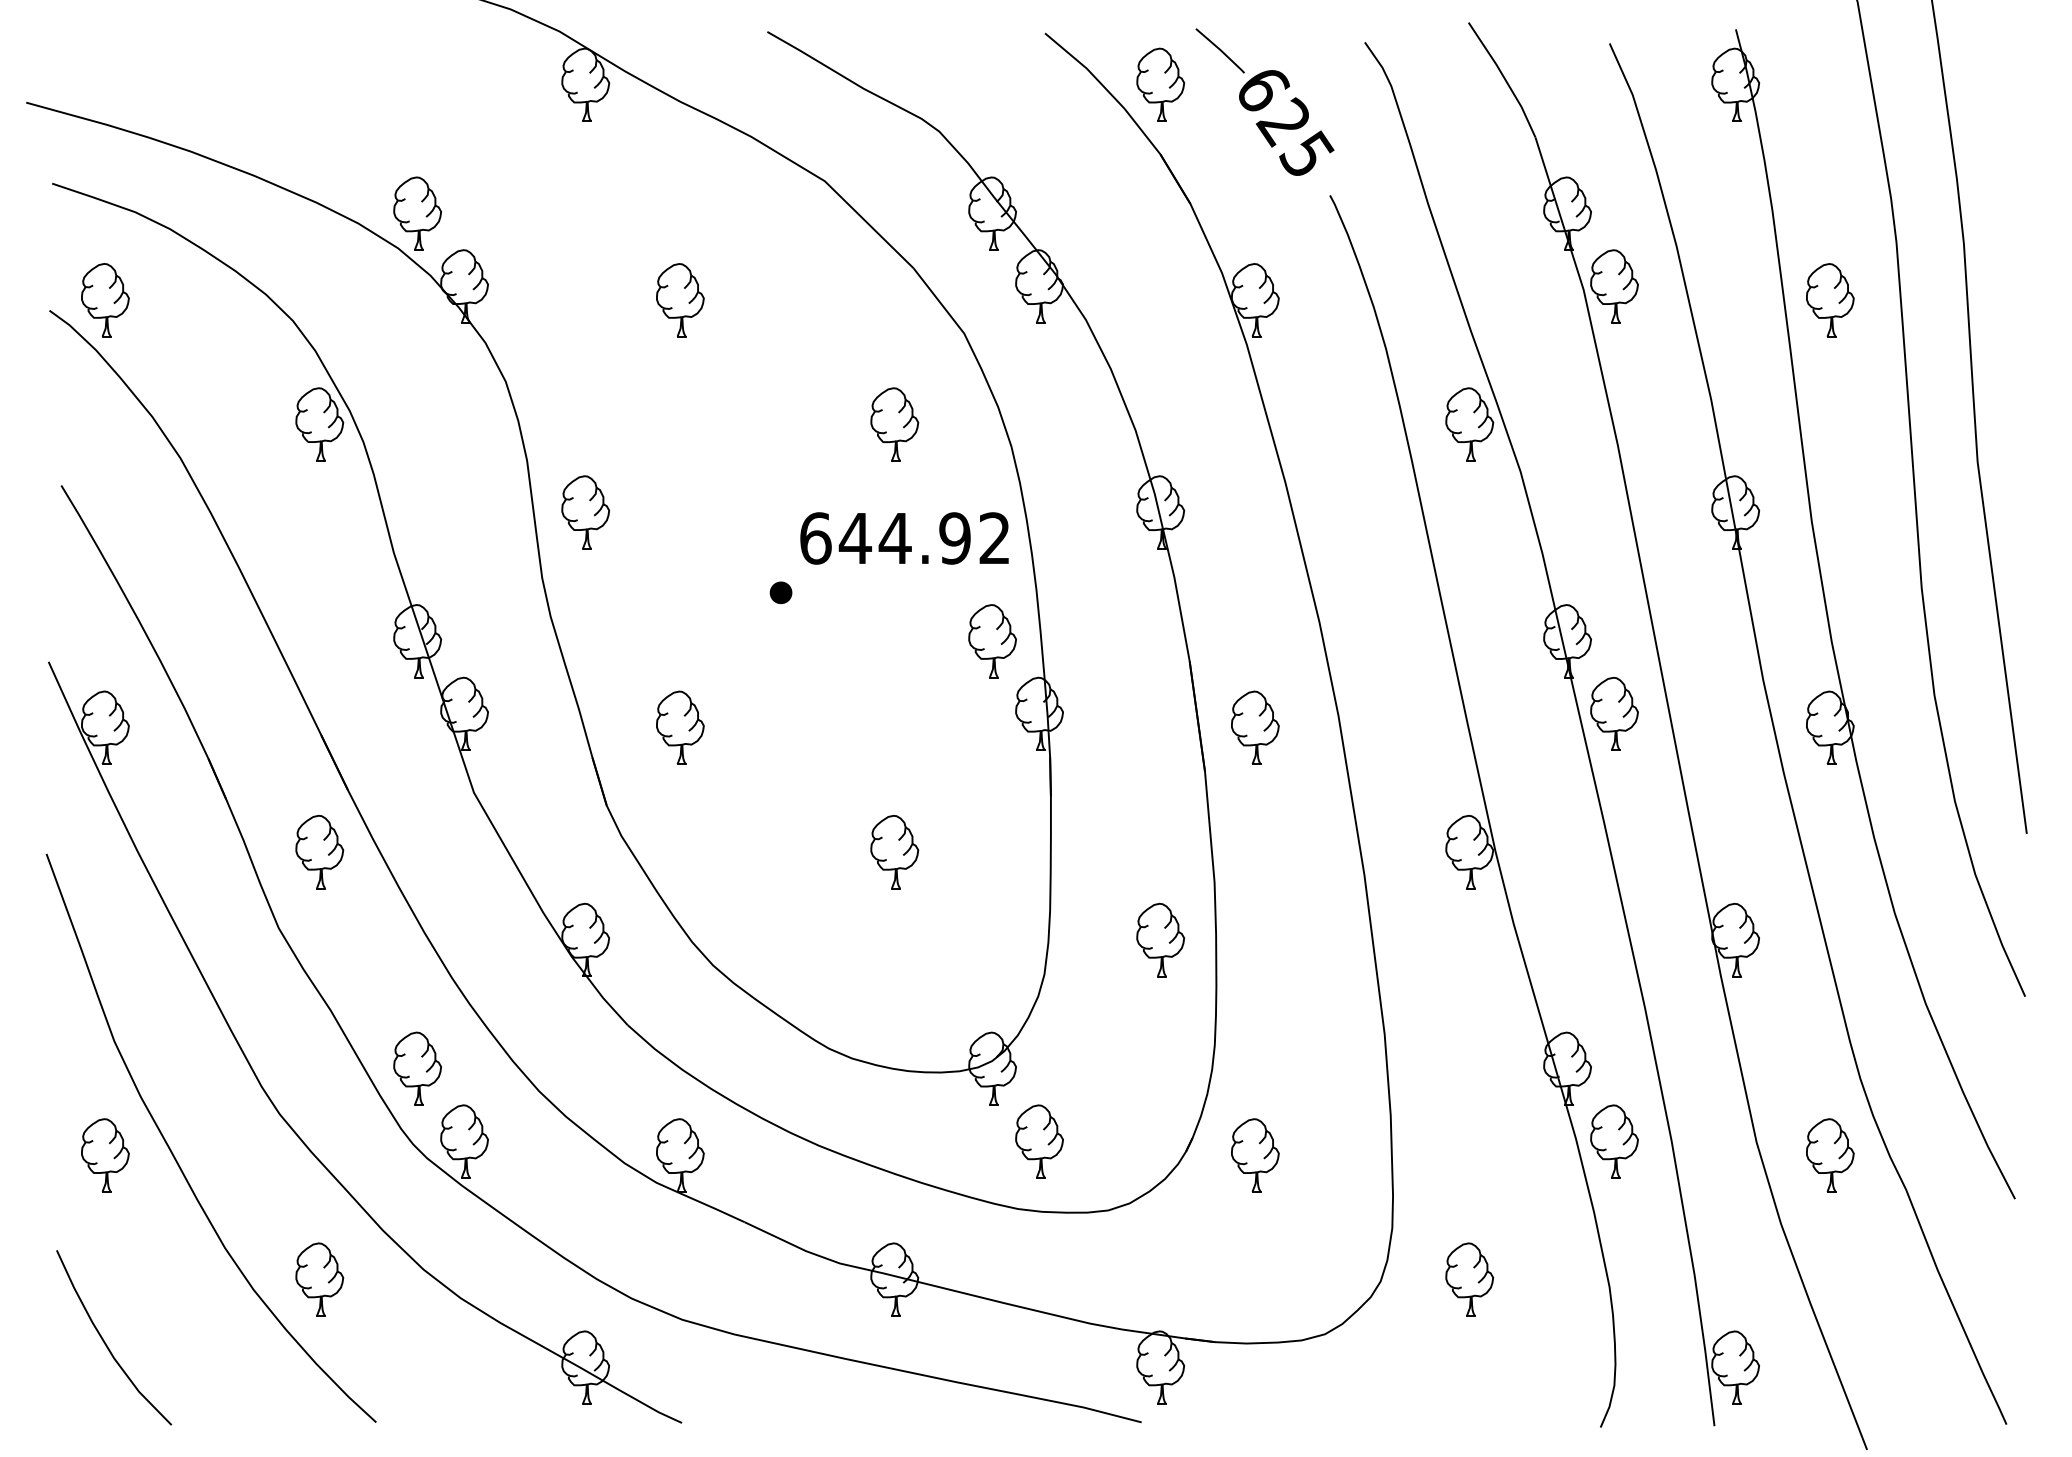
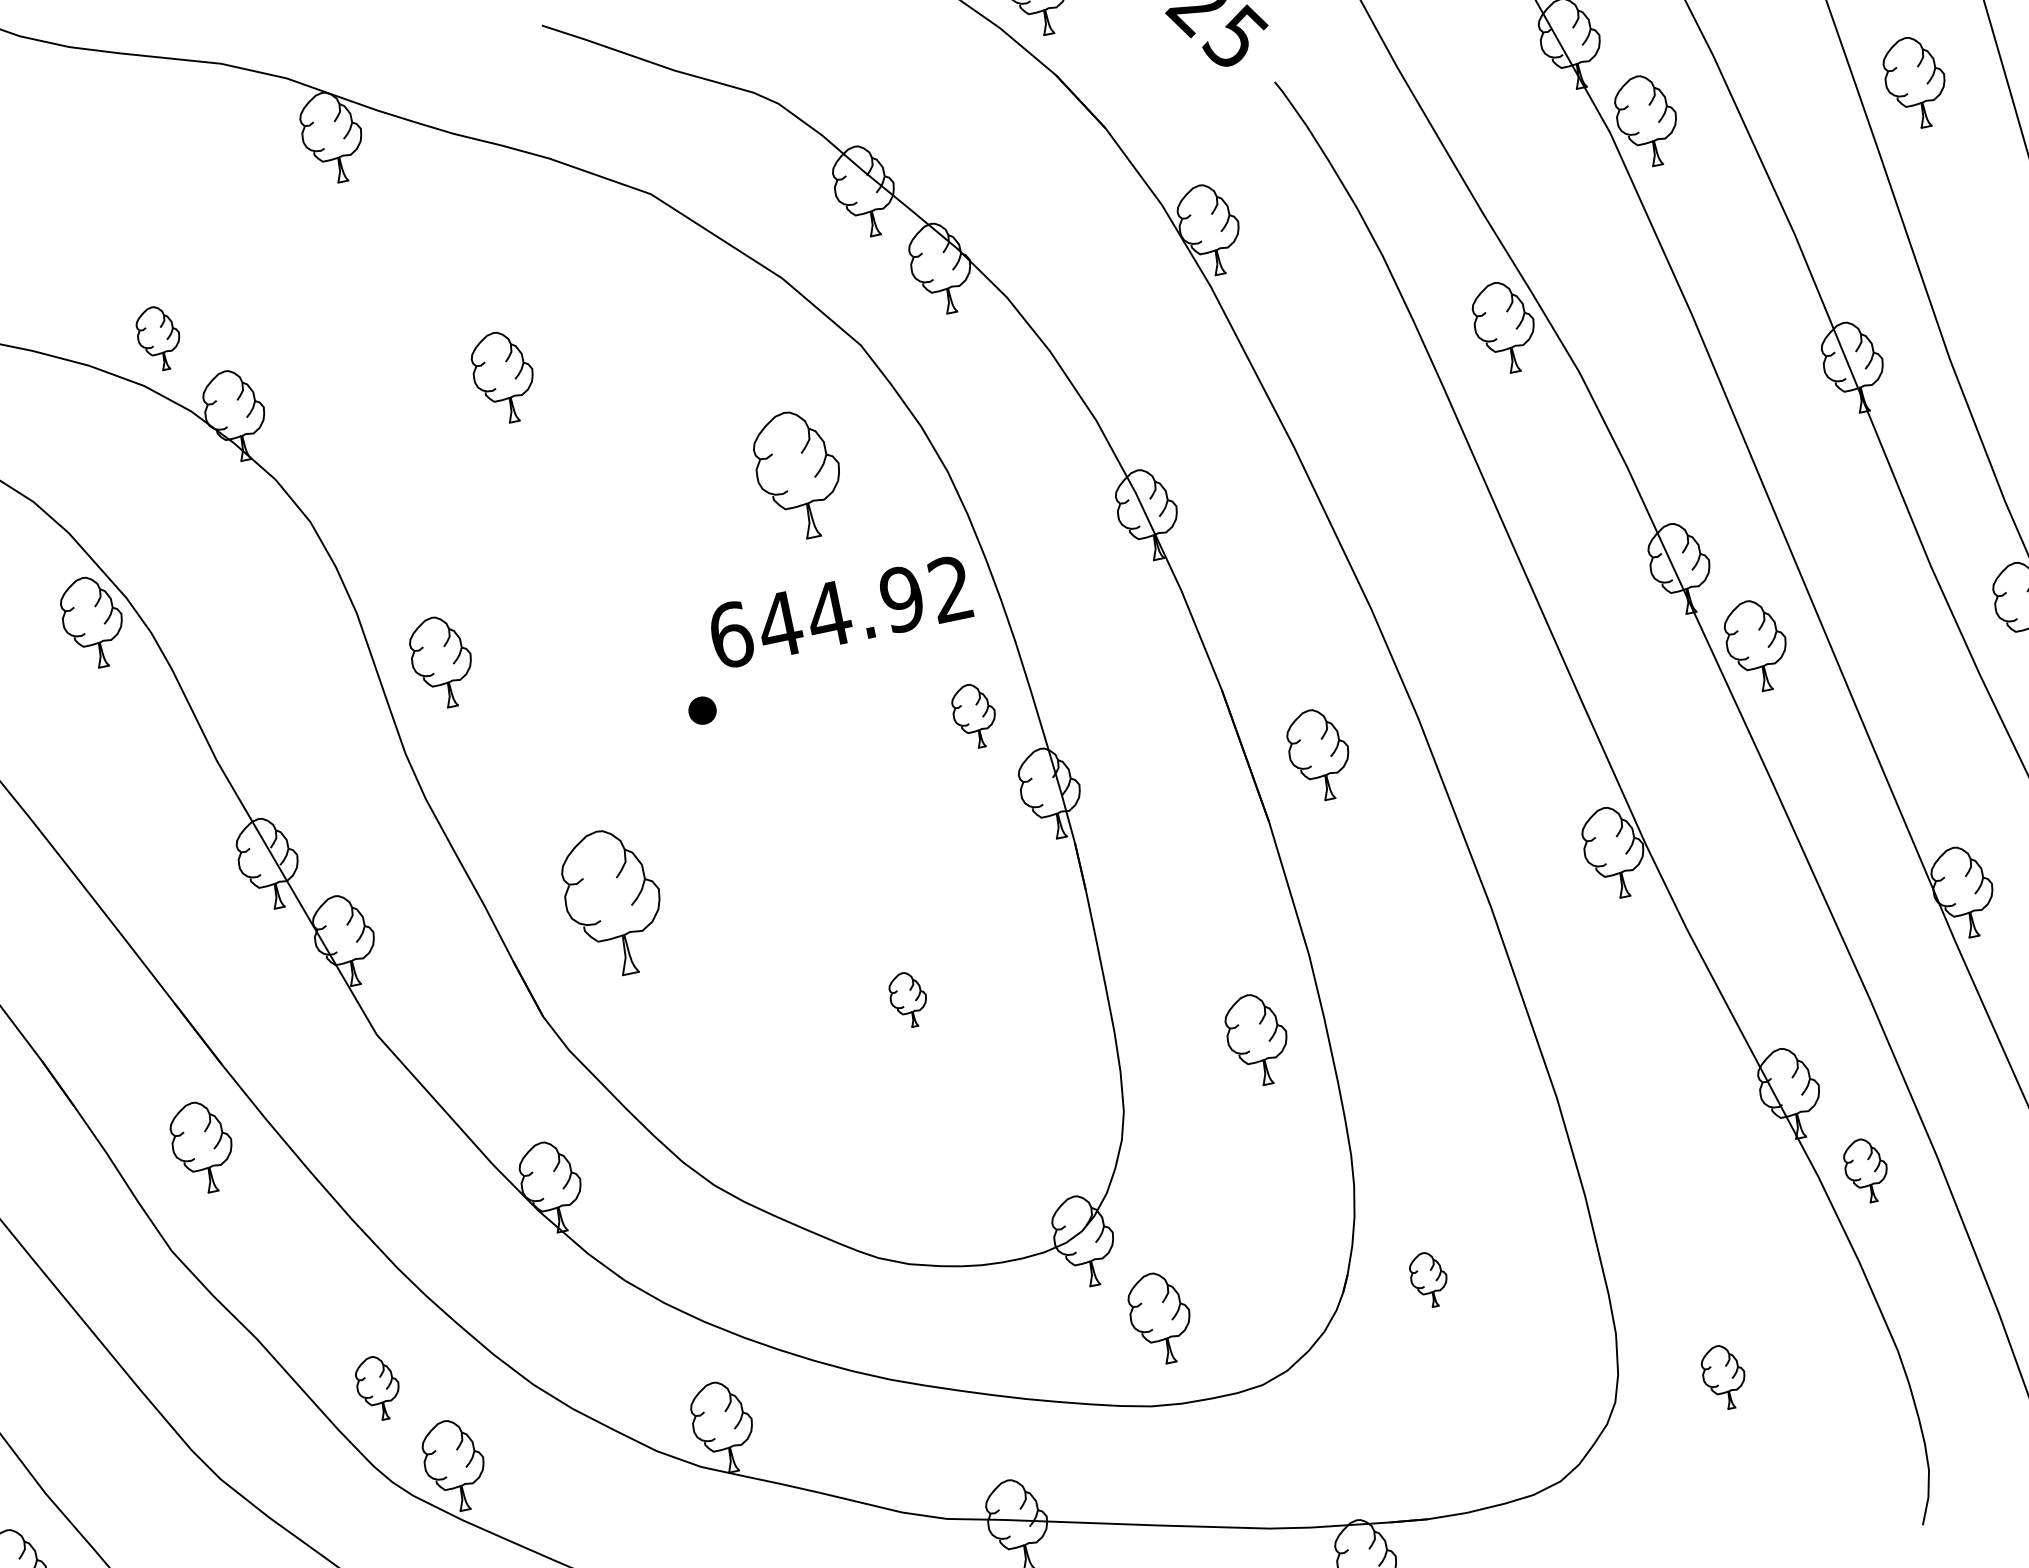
part: (417, 213) -> (158, 338), size x0.7
part: (894, 424) -> (798, 474), size x1.4
part: (992, 641) -> (974, 716), size x0.7
part: (680, 727) -> (613, 901), size x1.6
part: (894, 851) -> (908, 999), size x0.6
part: (417, 1068) -> (378, 1387), size x0.7
part: (1614, 1141) -> (1866, 1170), size x0.7
part: (1255, 1155) -> (1429, 1279), size x0.6
part: (1469, 1279) -> (1723, 1377), size x0.7

